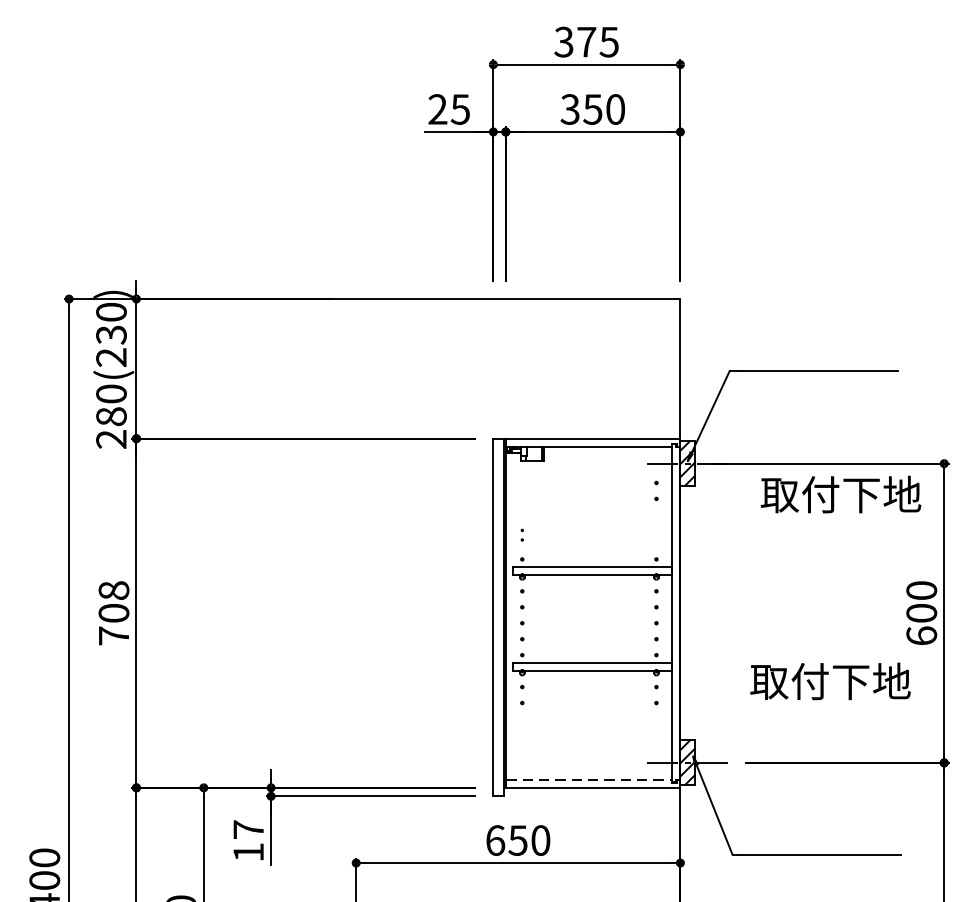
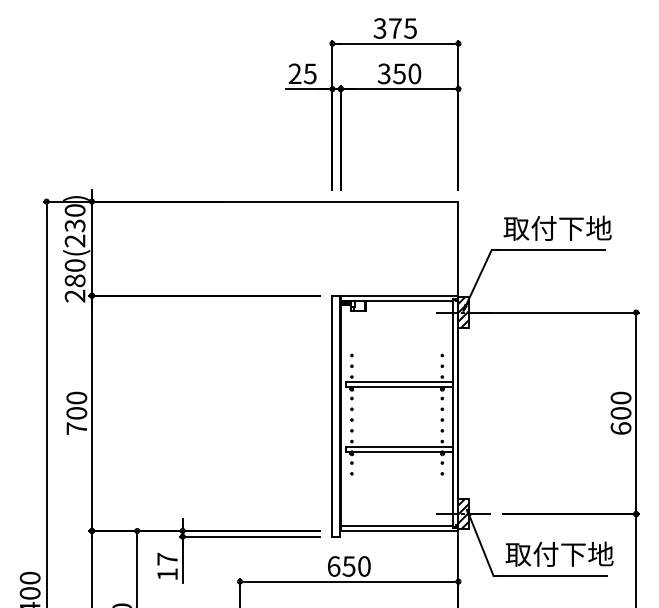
part: (655, 490) -> (441, 360), moved
text: (840, 493) -> (557, 227), moved
part: (521, 534) -> (351, 360), size x1.67
text: (113, 589) -> (76, 397), 708 -> 700
text: (830, 680) -> (559, 553), moved
line: (589, 779) -> (397, 525), dashed -> solid

